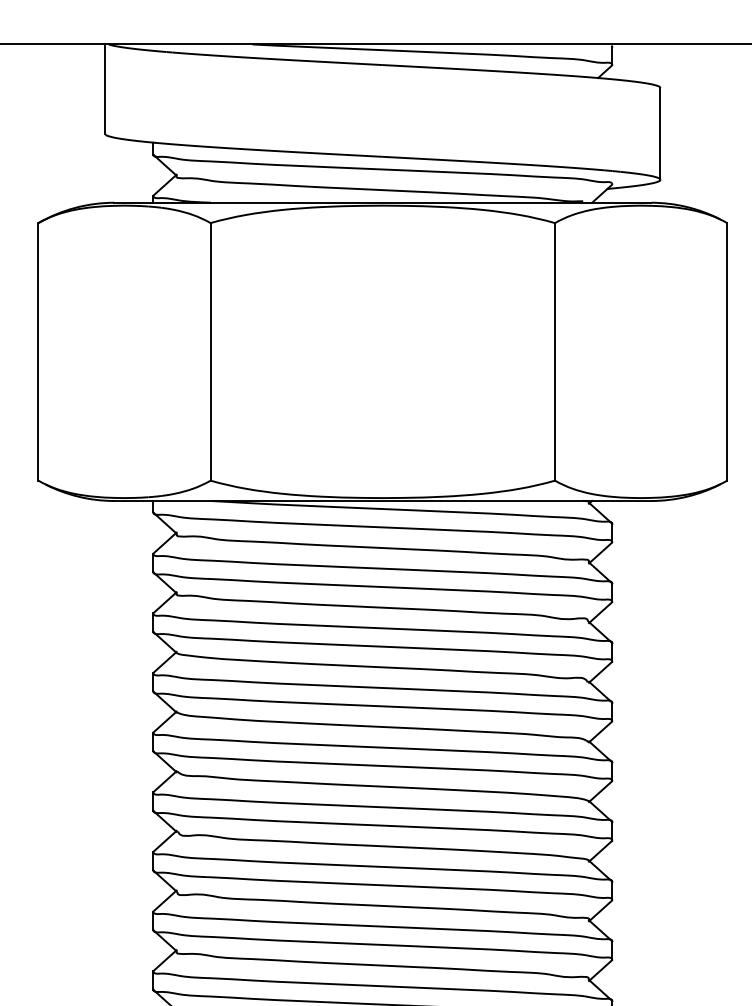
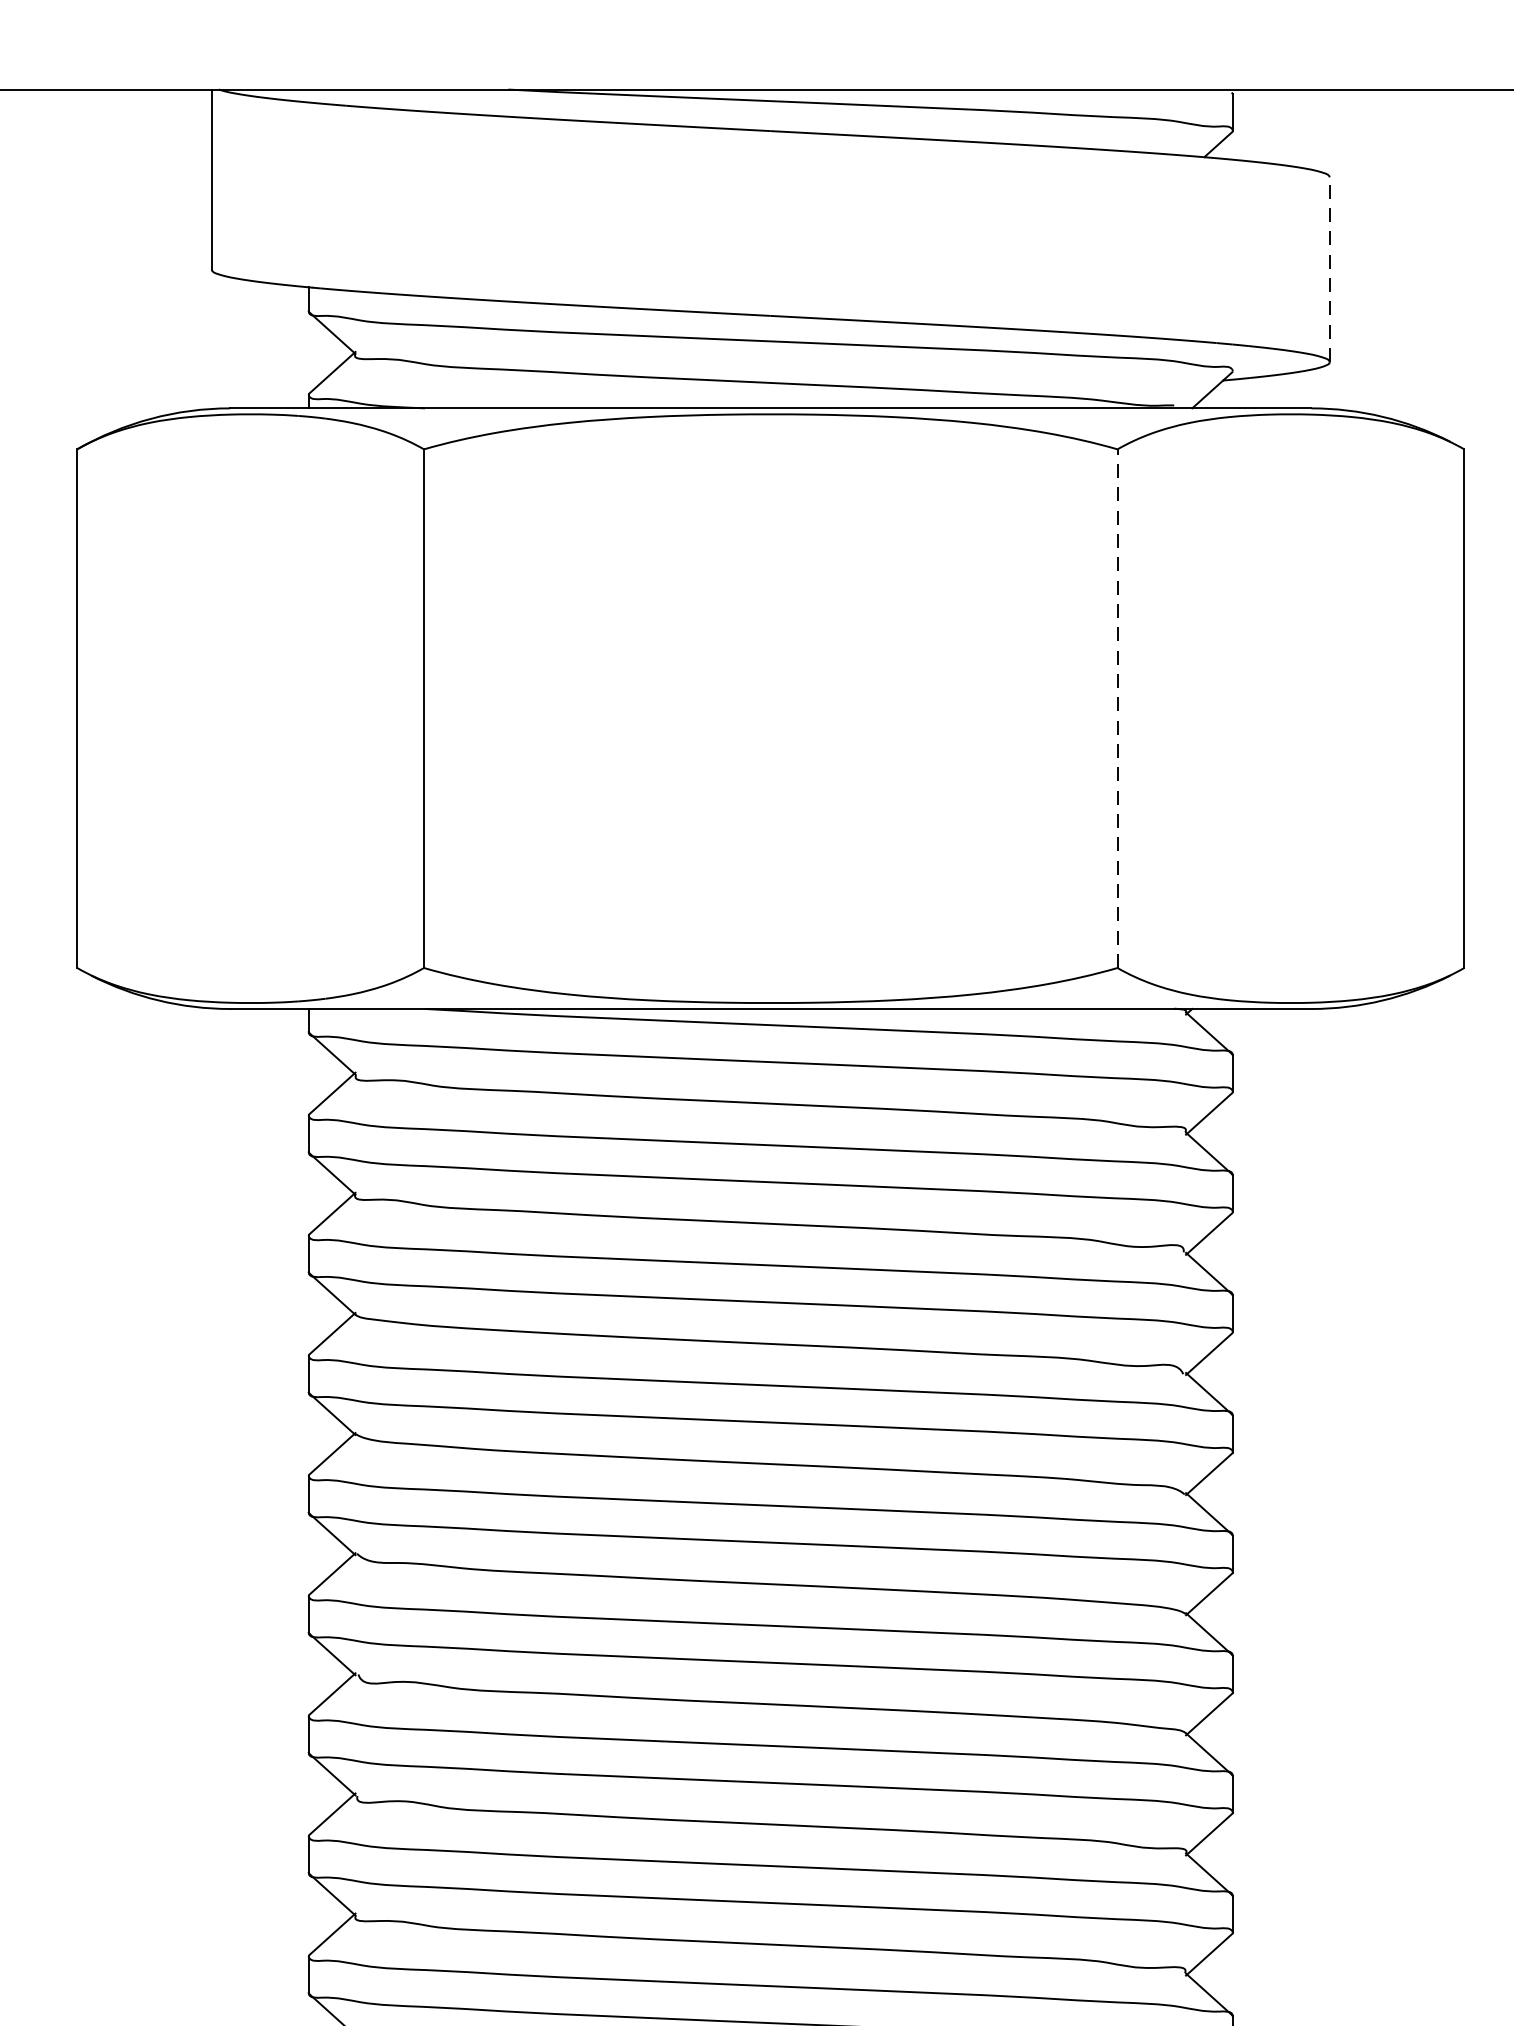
line: (660, 133) -> (1329, 268), solid -> dashed
line: (555, 351) -> (1118, 707), solid -> dashed

